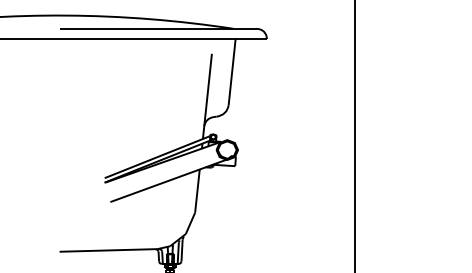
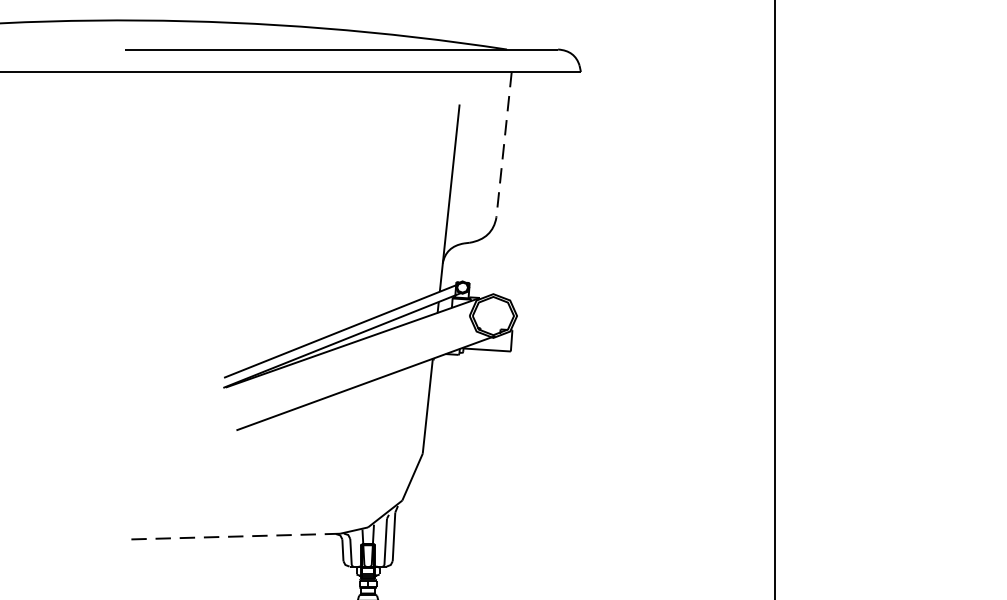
line: (232, 72) -> (504, 145), solid -> dashed
line: (108, 250) -> (232, 536), solid -> dashed

